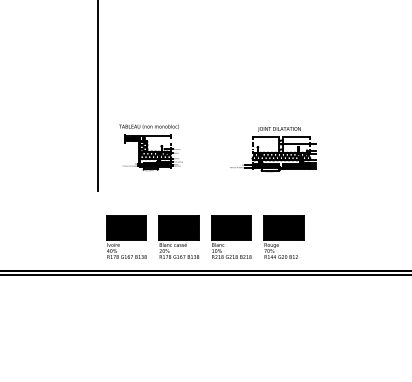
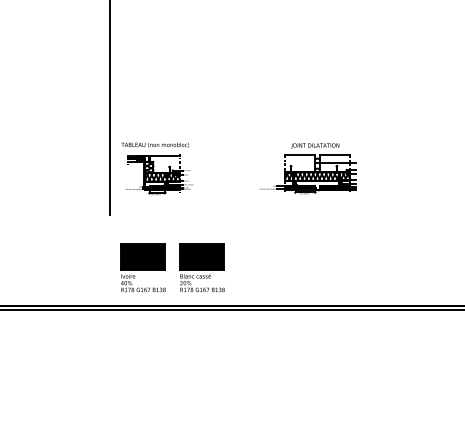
part: (151, 147) -> (157, 168), moved
part: (231, 237) -> (261, 267), removed
part: (284, 237) -> (320, 267), removed

